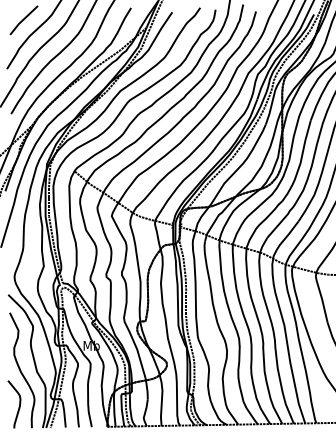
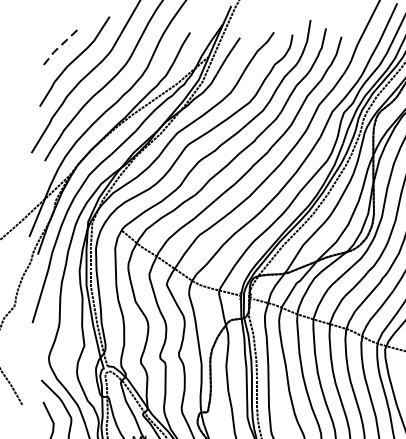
line: (23, 20) -> (59, 47), solid -> dashed

